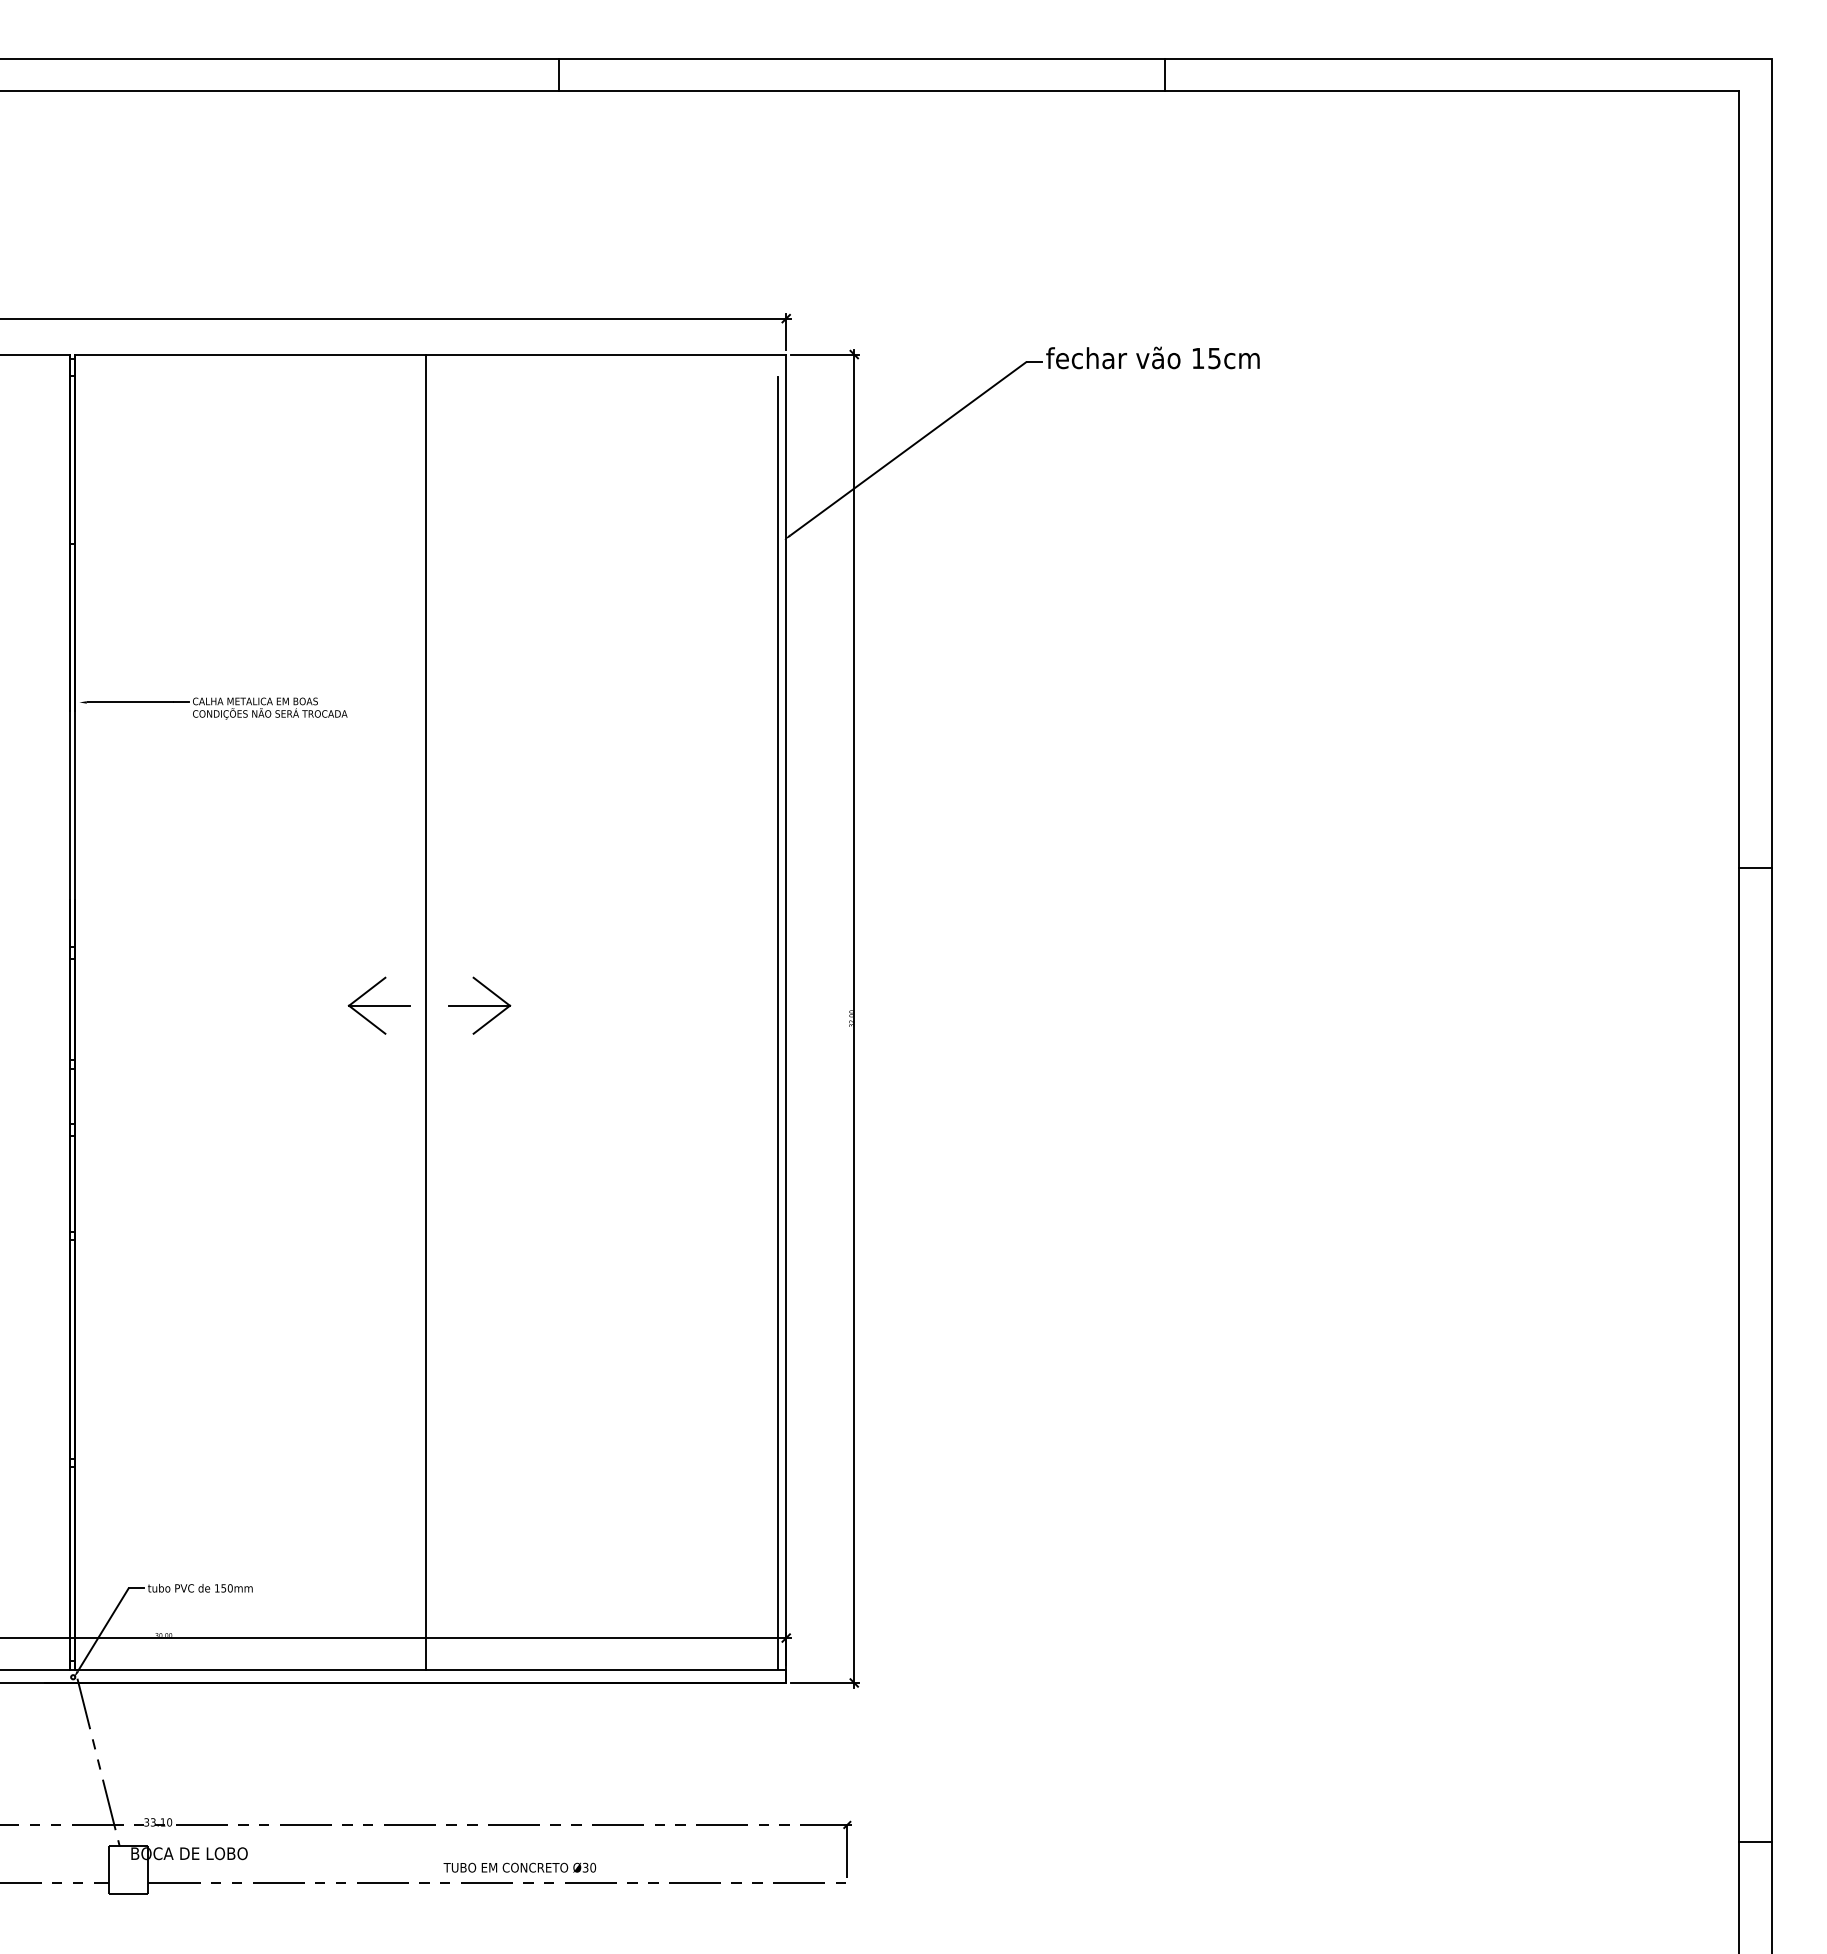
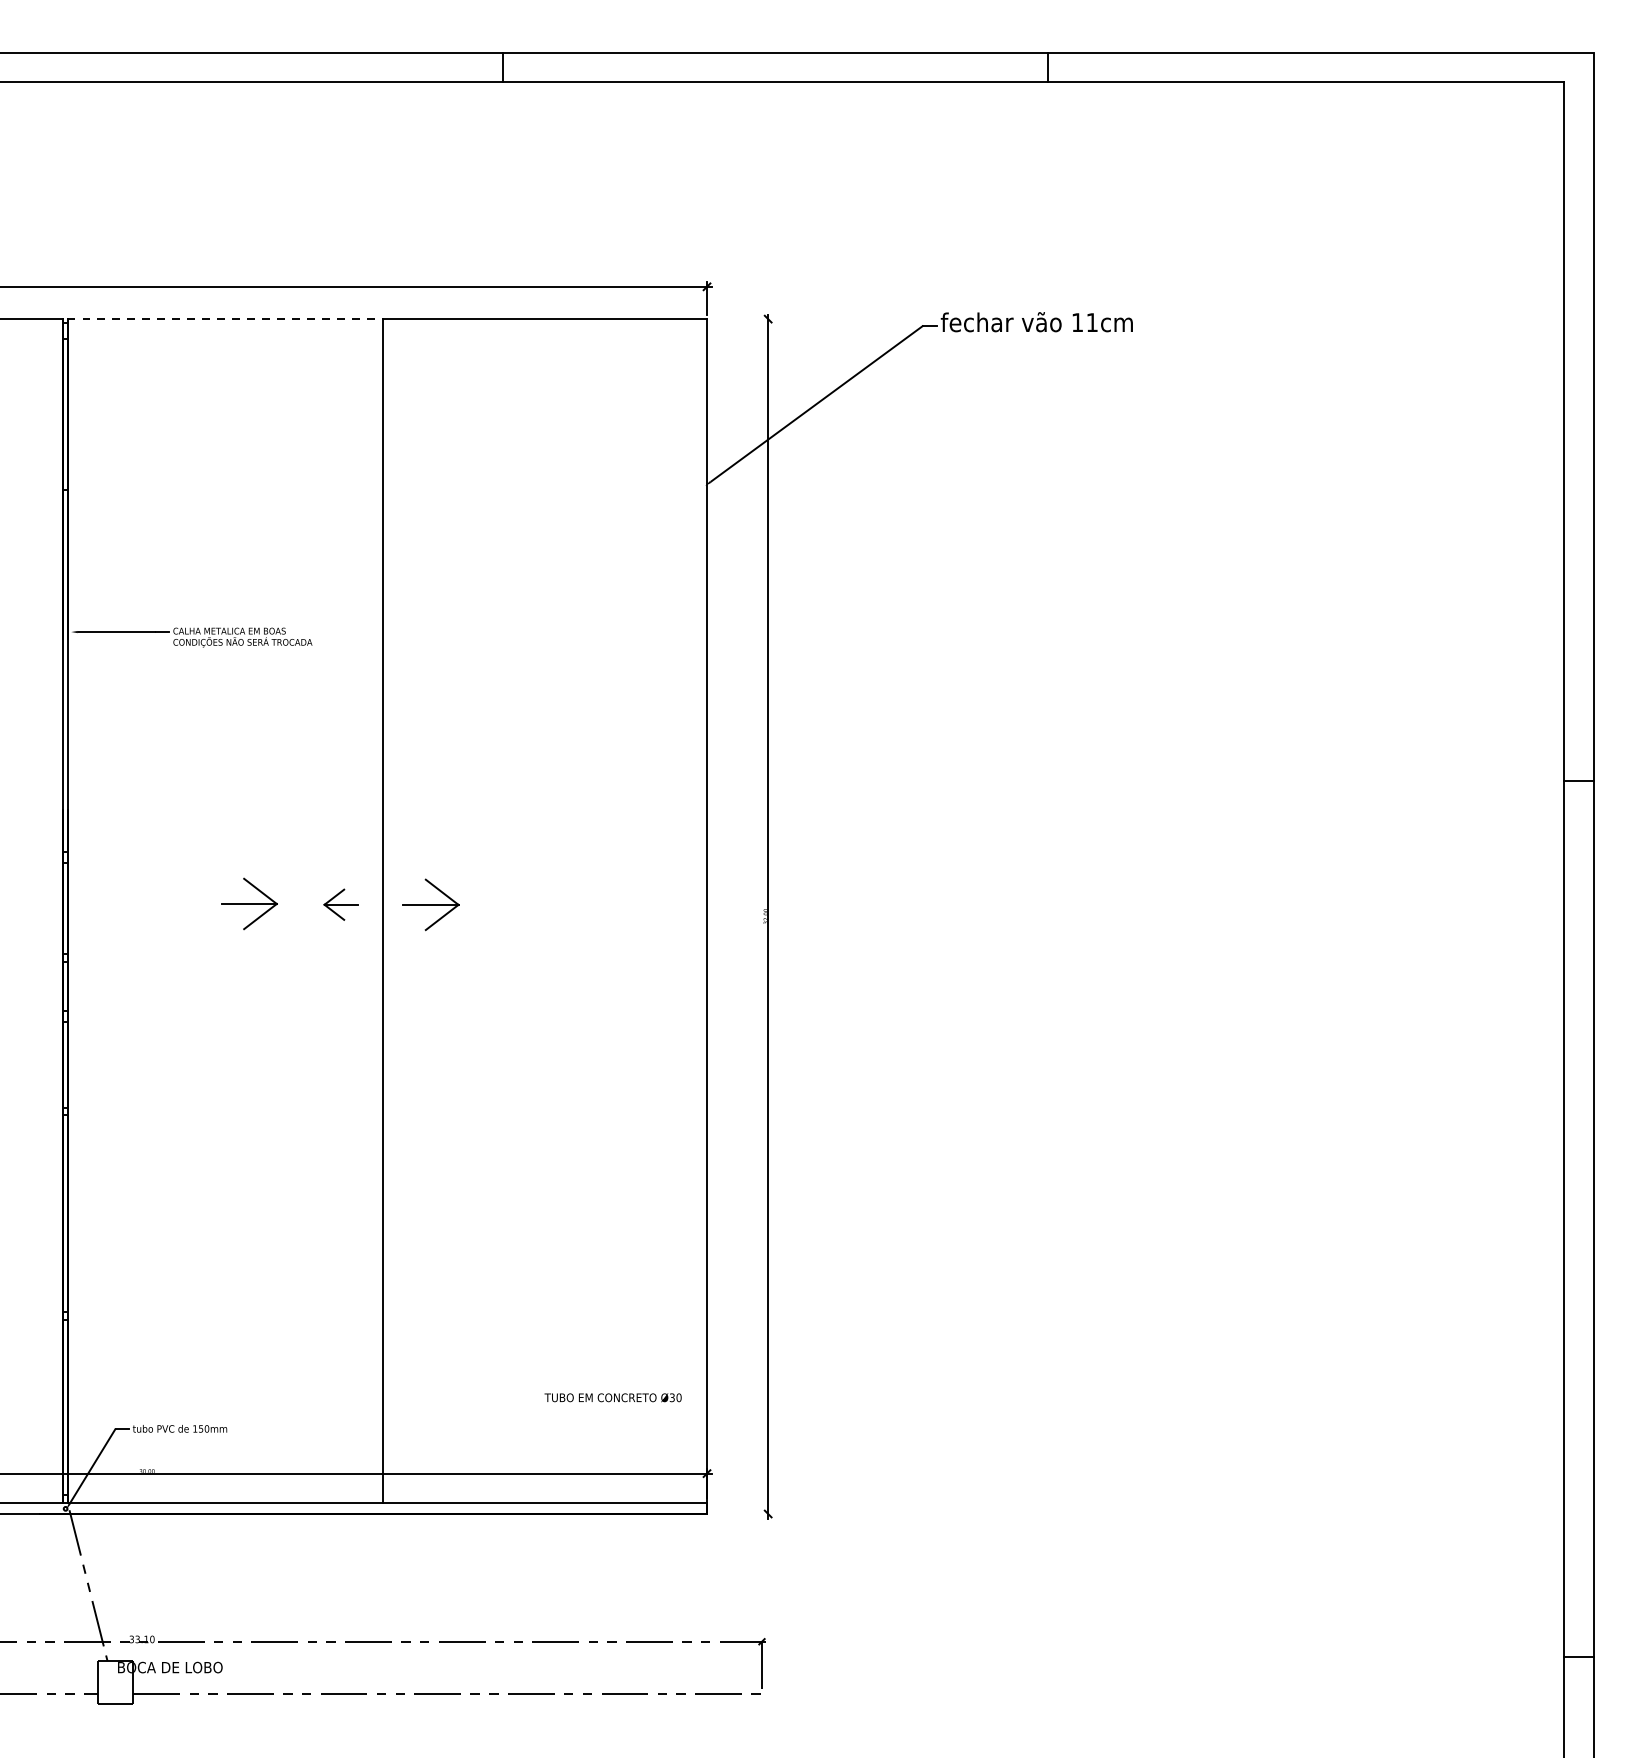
line: (250, 354) -> (225, 319), solid -> dashed
line: (825, 354) -> (742, 319), removed
text: (1214, 358) -> (1092, 322), 15cm -> 11cm
part: (277, 1004) -> (249, 903), added
part: (378, 1005) -> (340, 904), size x0.6
line: (778, 1023) -> (700, 920), removed
line: (825, 1682) -> (742, 1513), removed
text: (519, 1867) -> (612, 1397), moved

